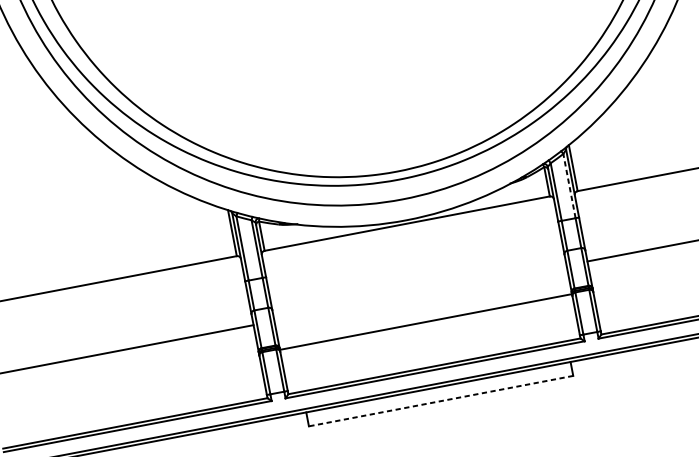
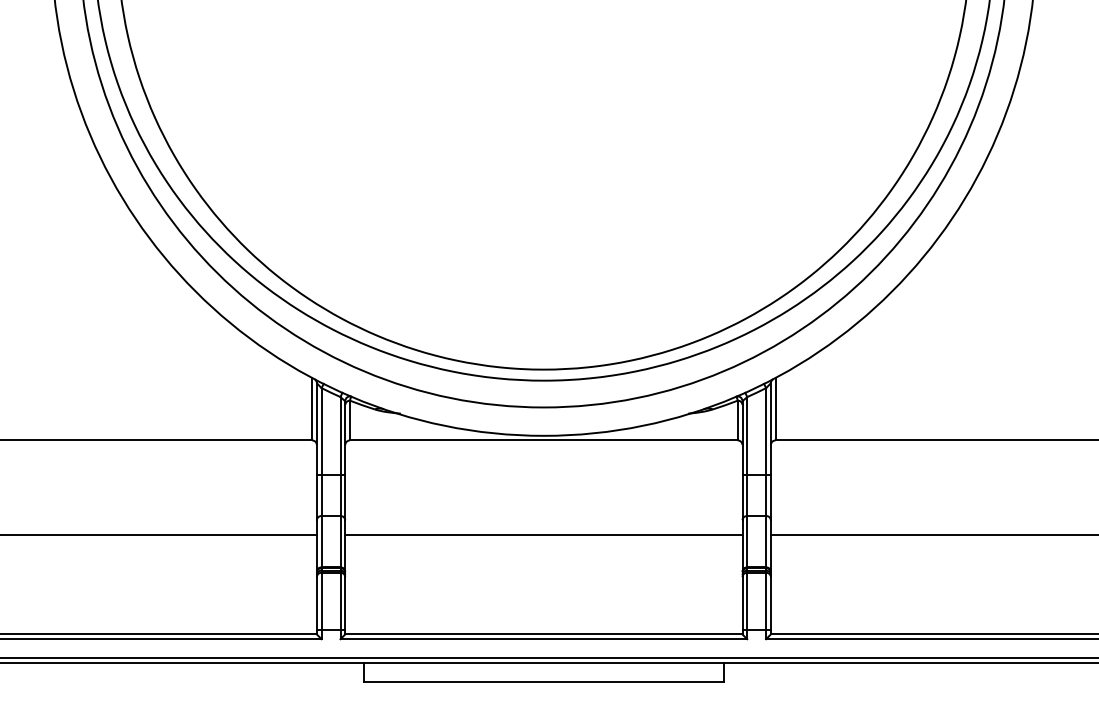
line: (569, 185) -> (766, 431), dashed -> solid
line: (425, 322) -> (543, 535), moved
line: (440, 400) -> (543, 681), dashed -> solid

